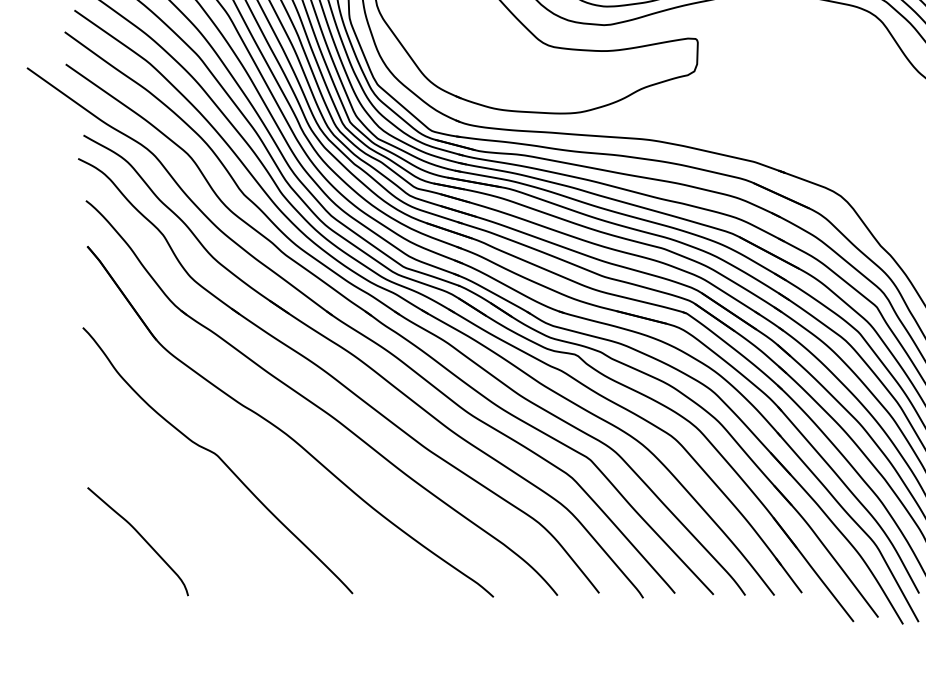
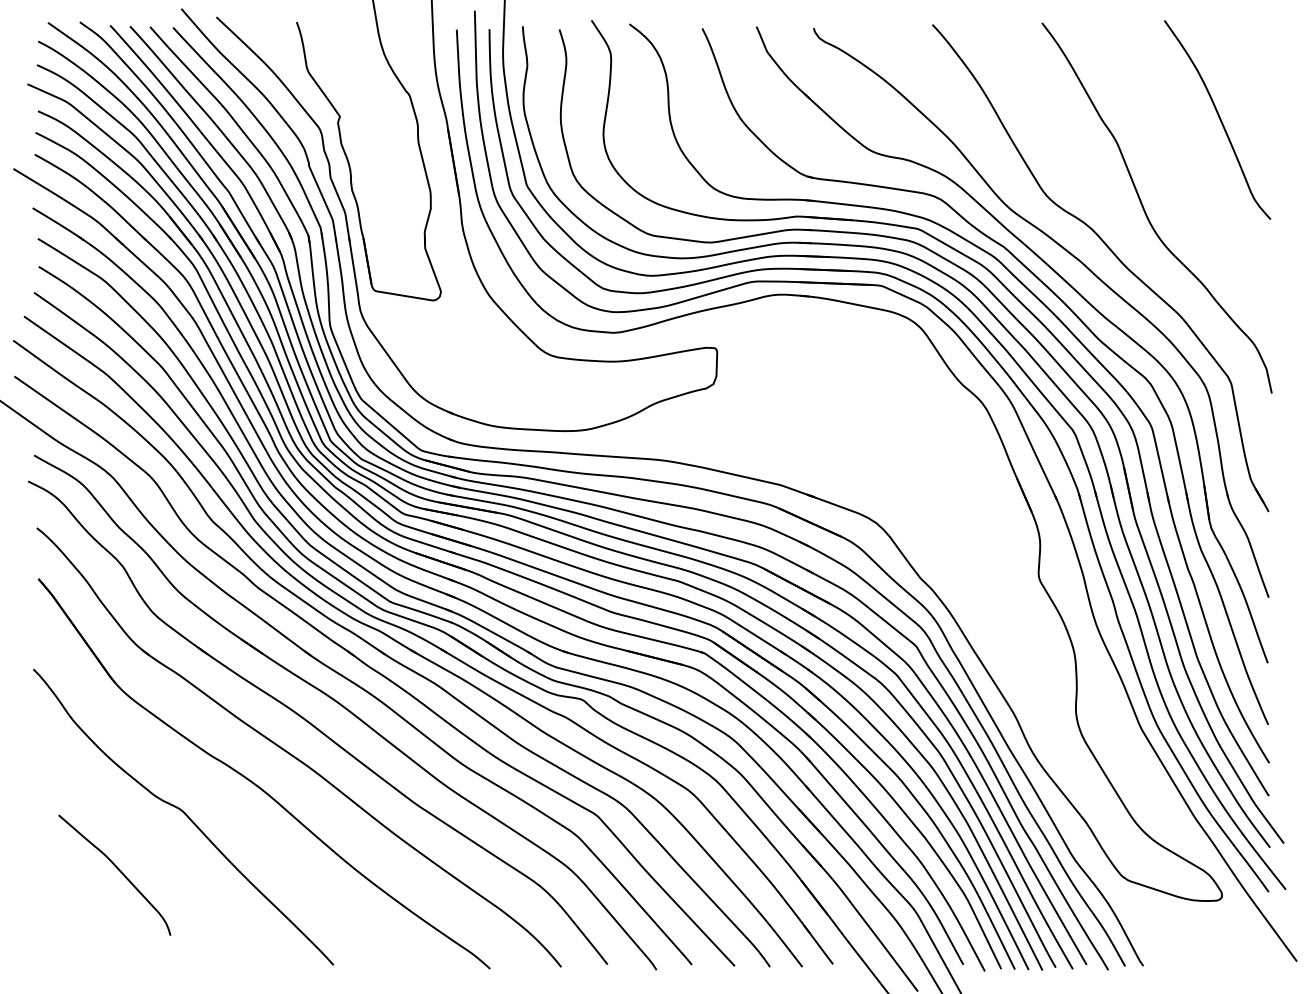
curve: (141, 537) -> (118, 870), moved

